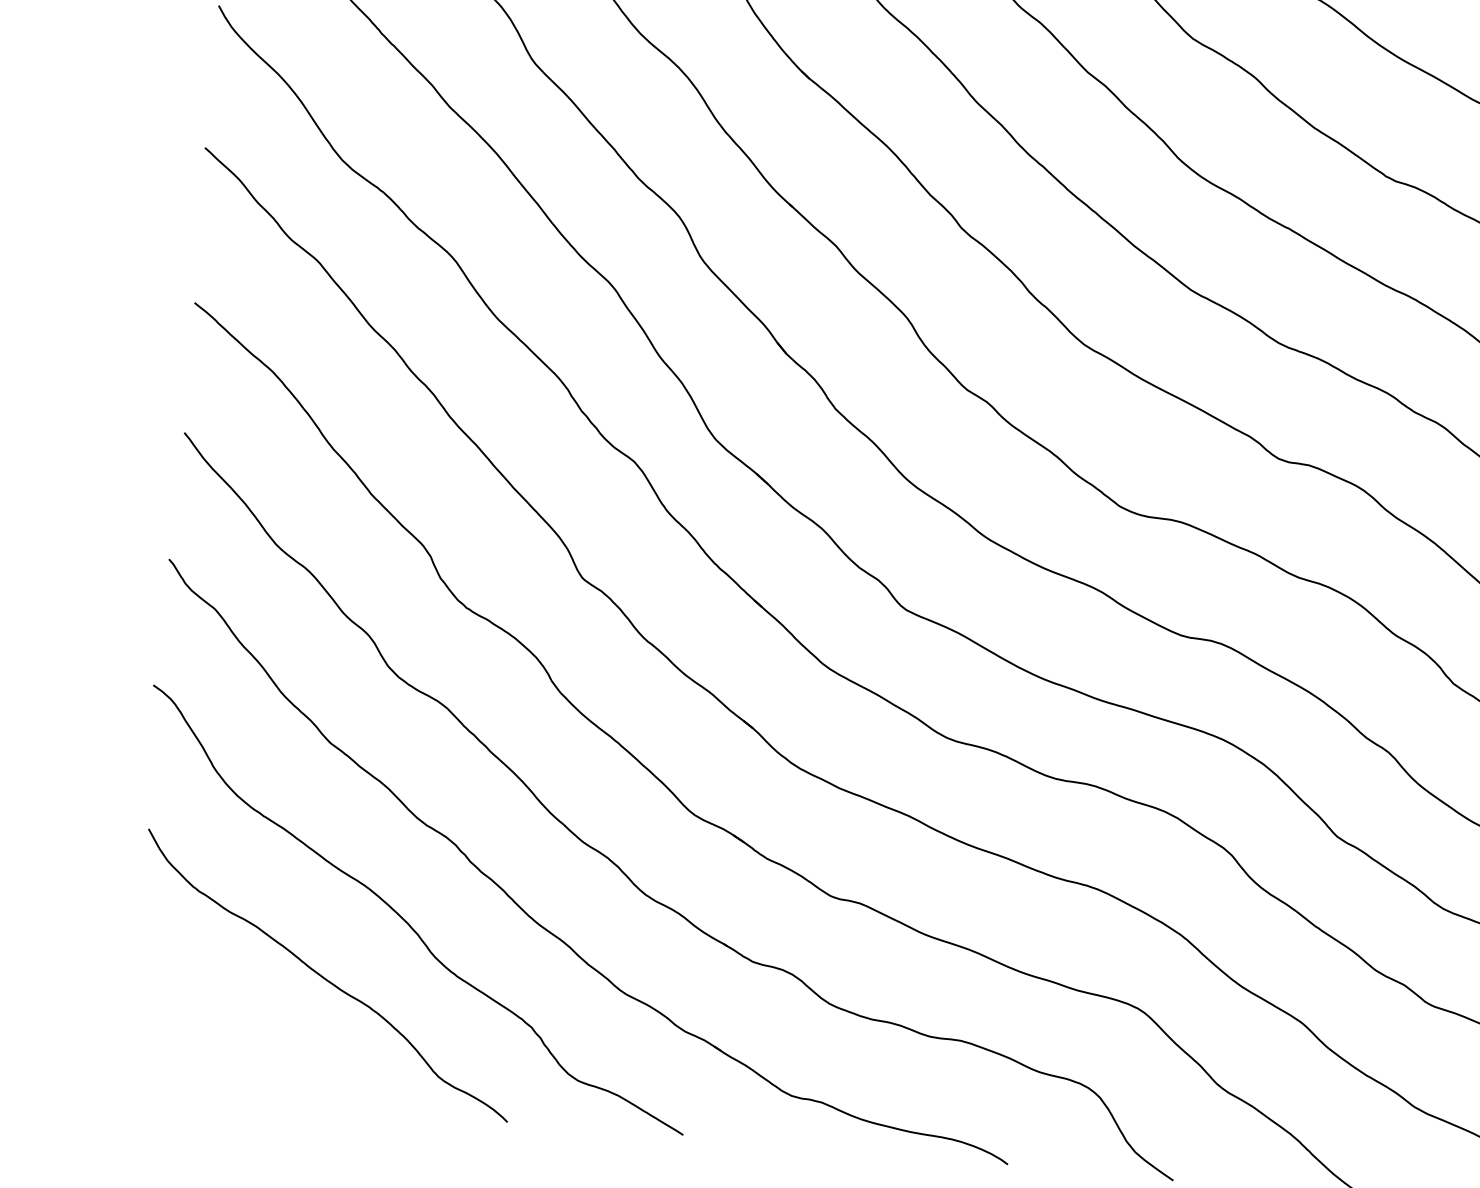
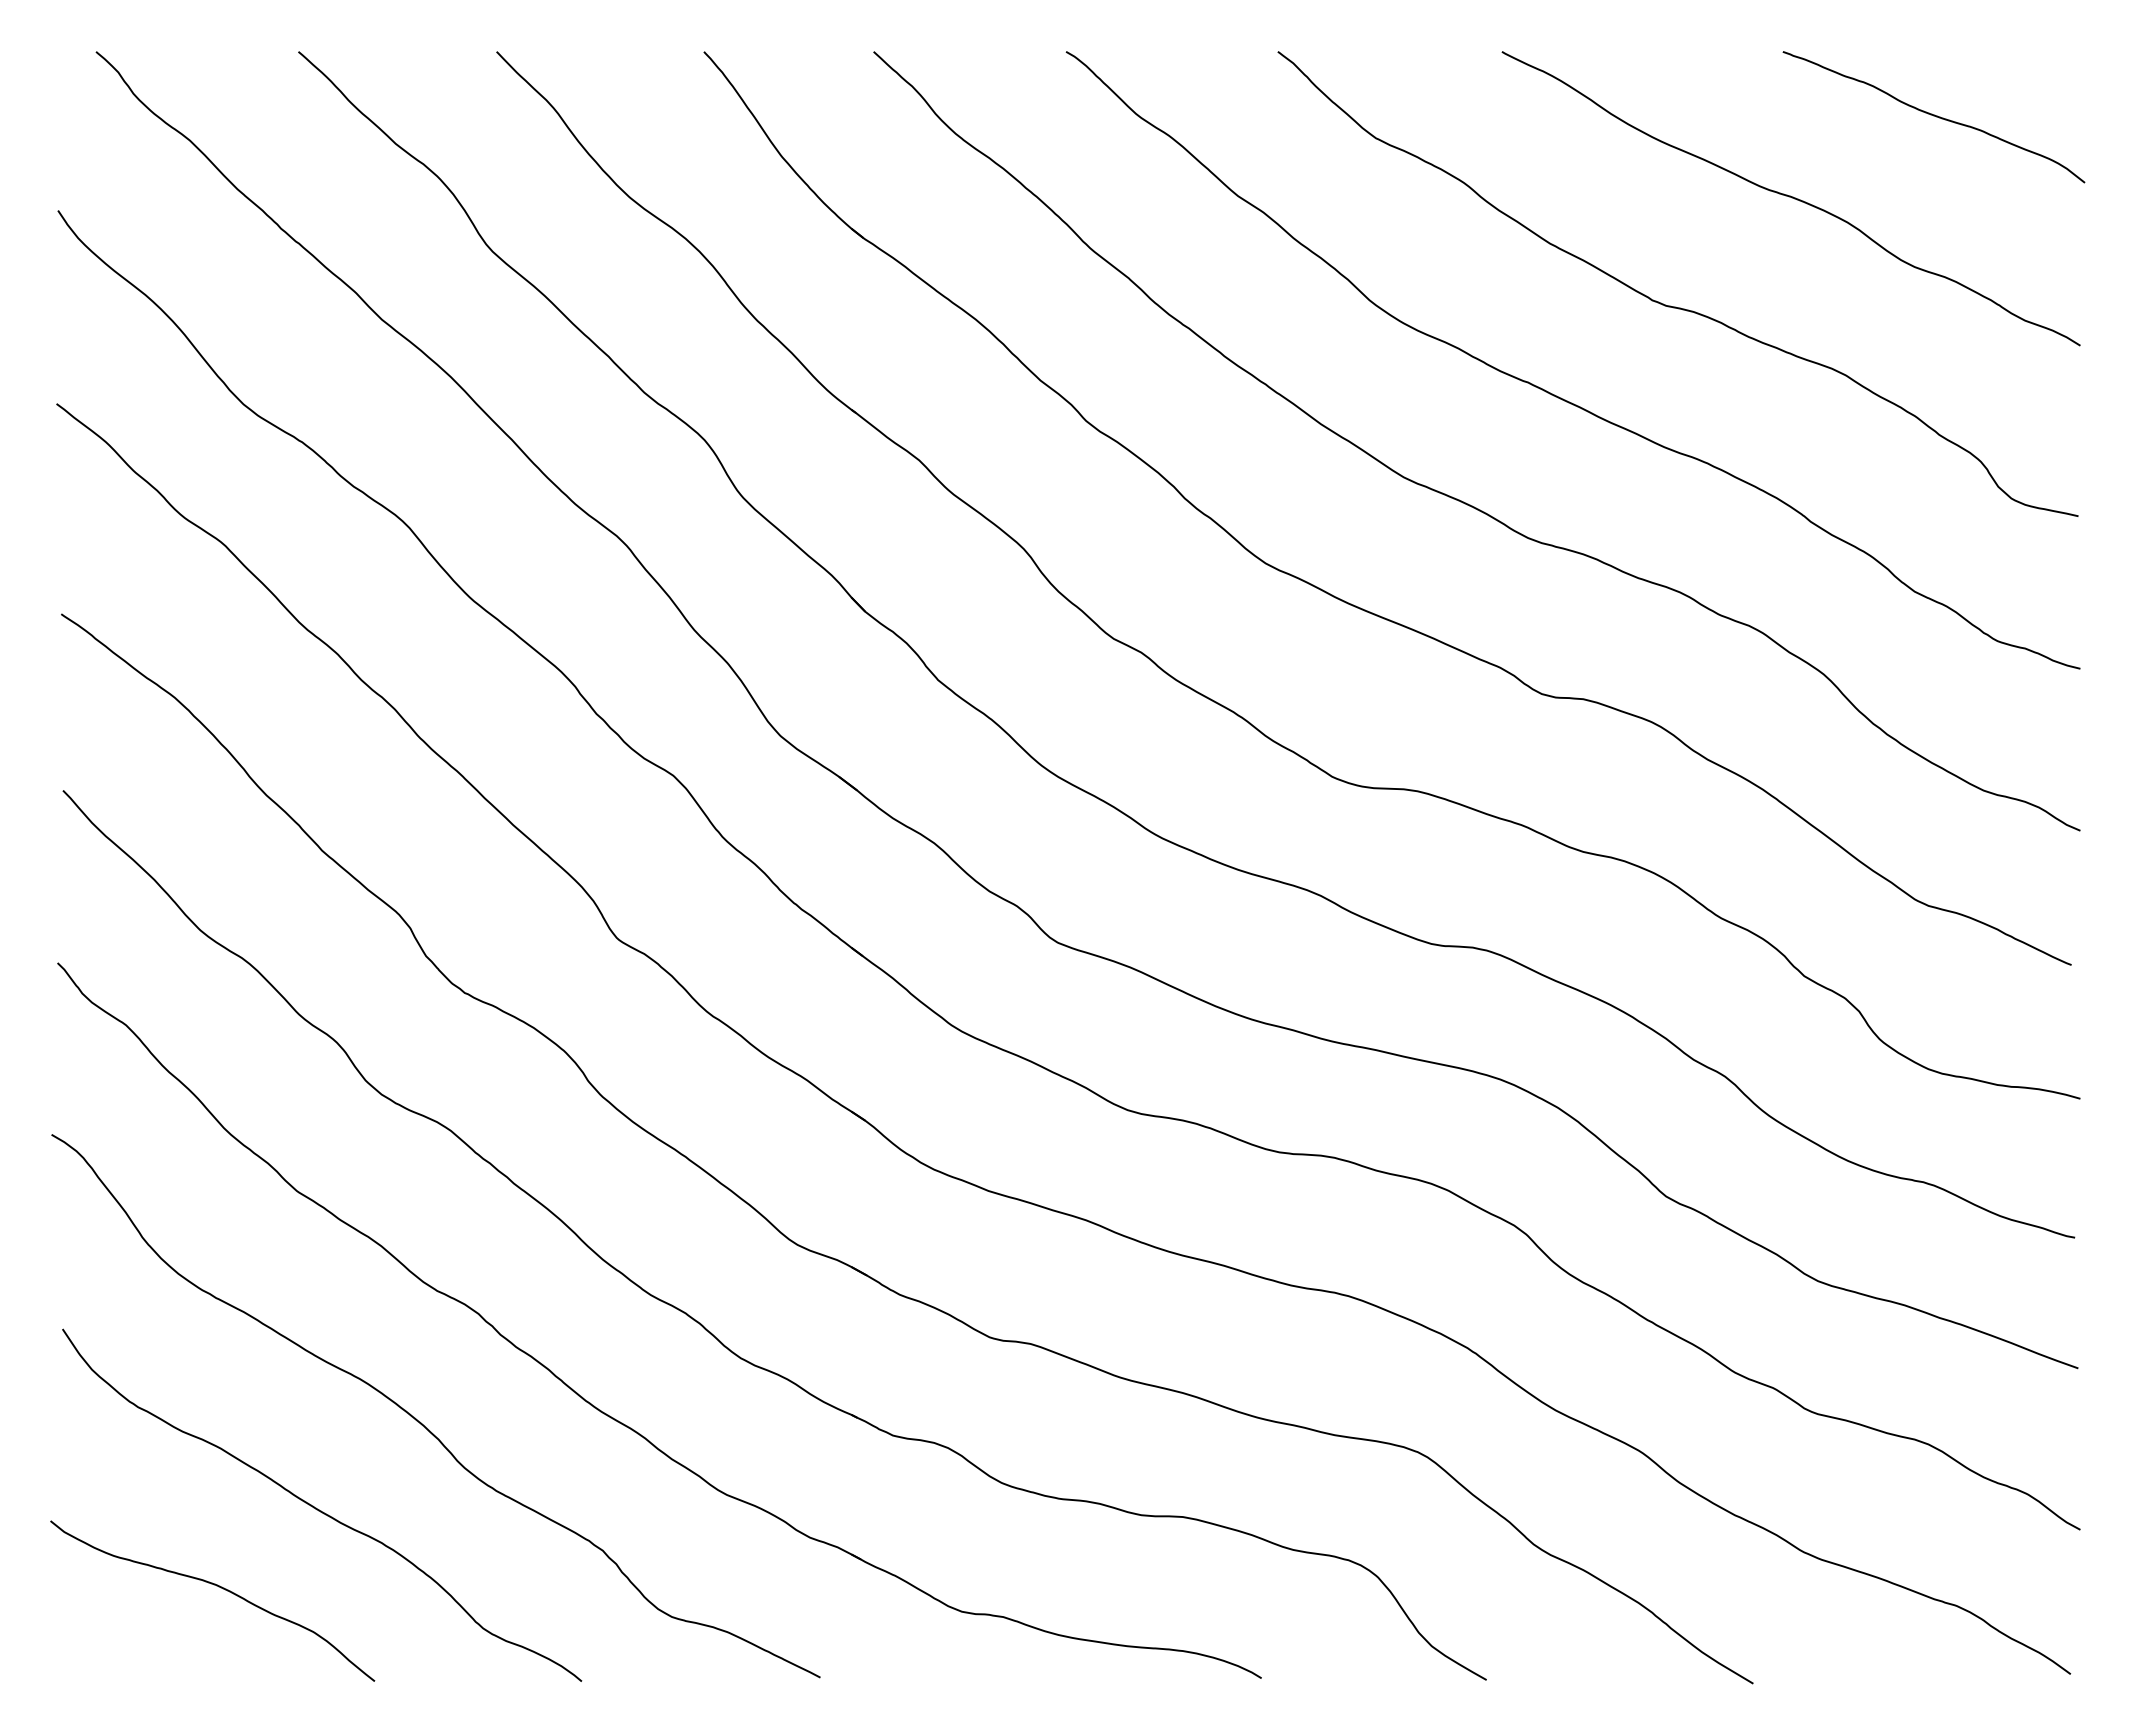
curve: (246, 1029) -> (218, 1587), added

